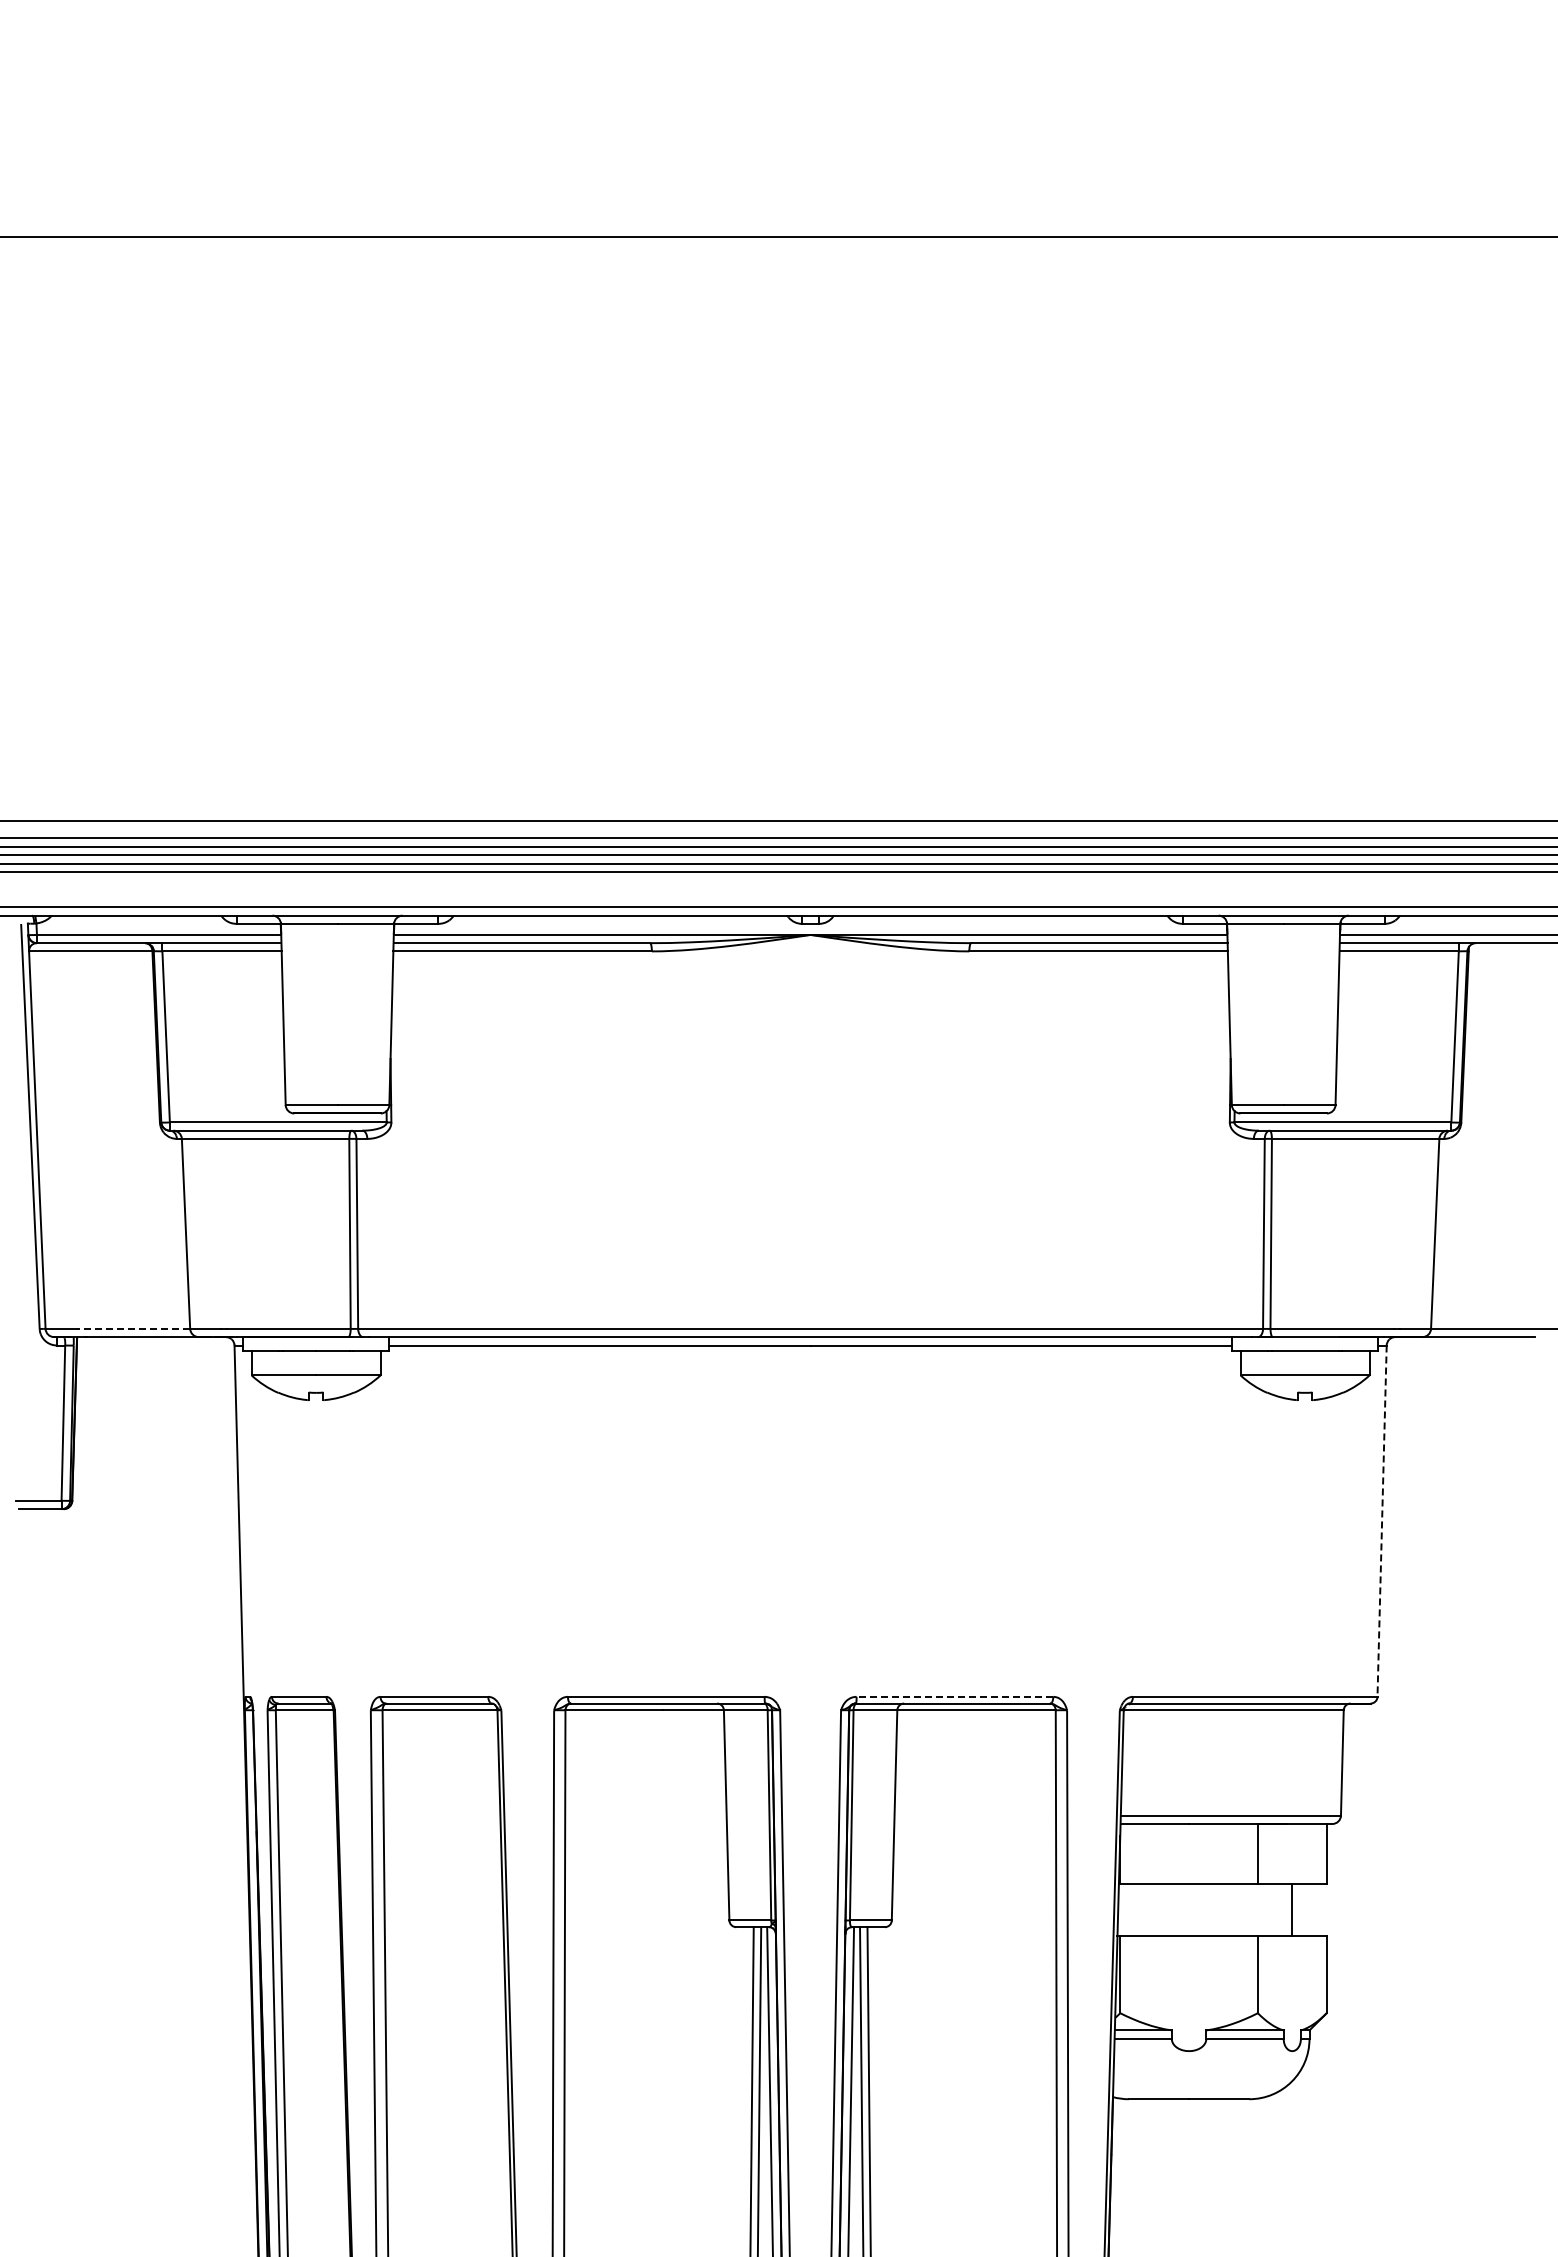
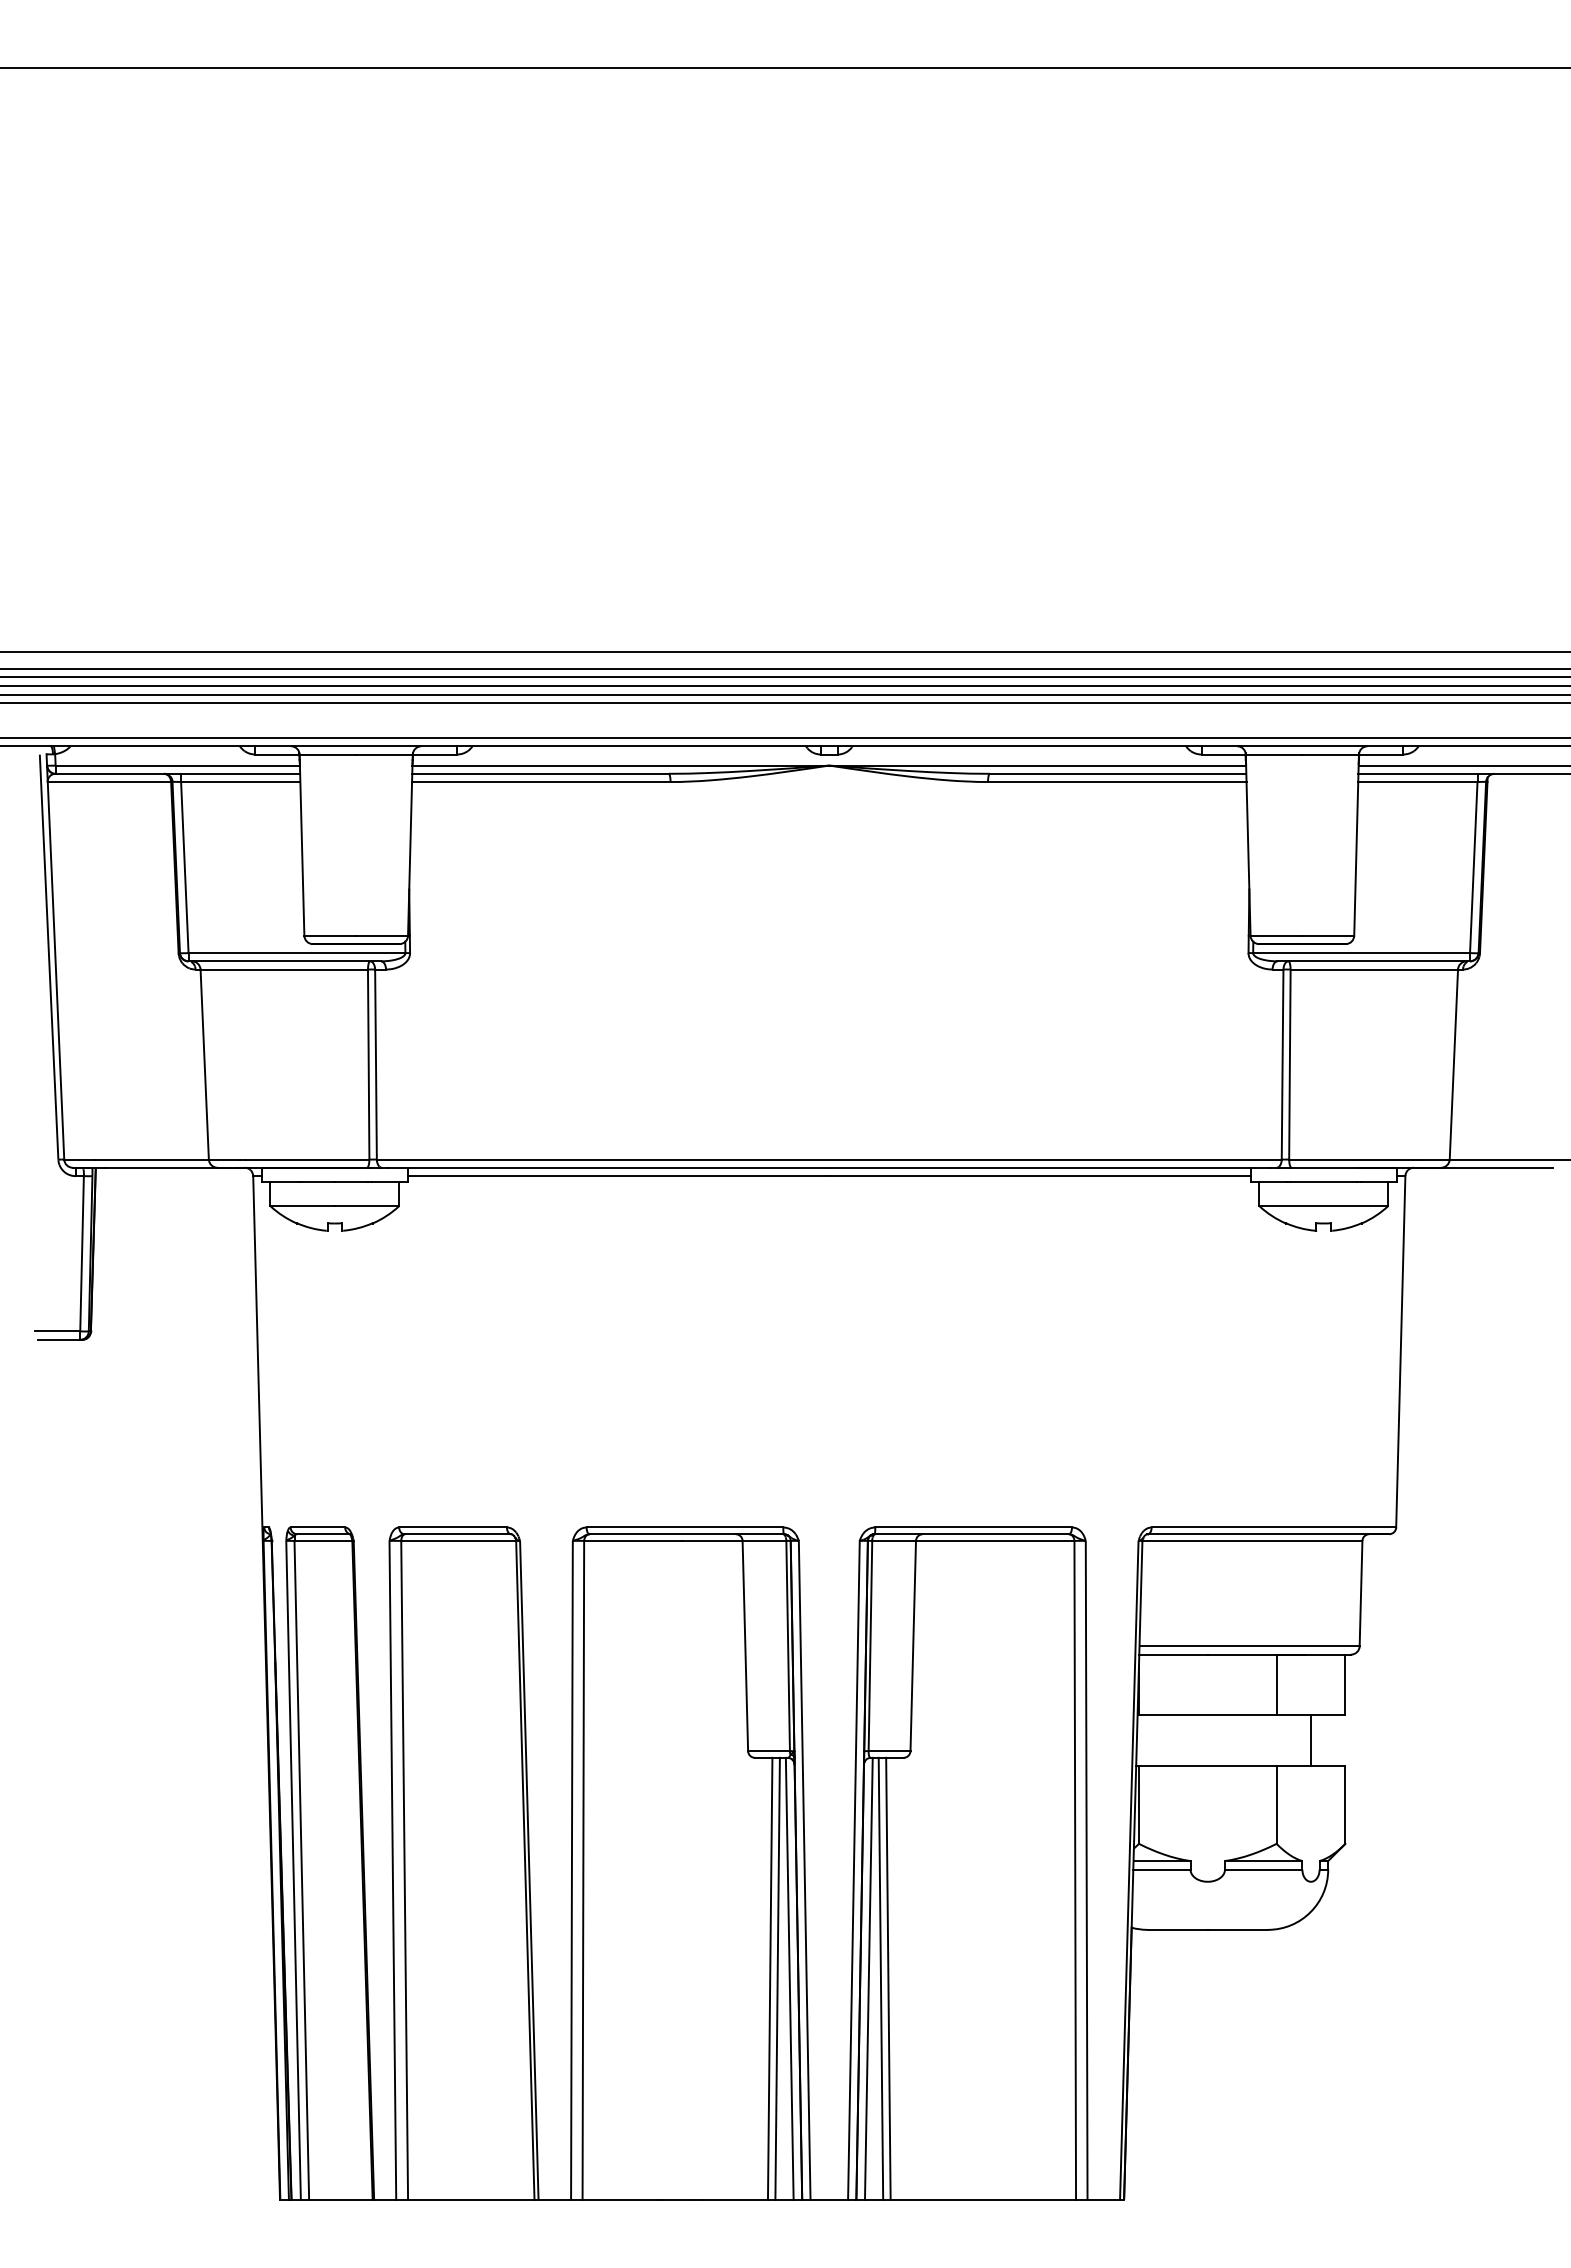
line: (133, 1328) -> (152, 1159), dashed -> solid
line: (1381, 1520) -> (1400, 1351), dashed -> solid
line: (954, 1696) -> (973, 1527), dashed -> solid

